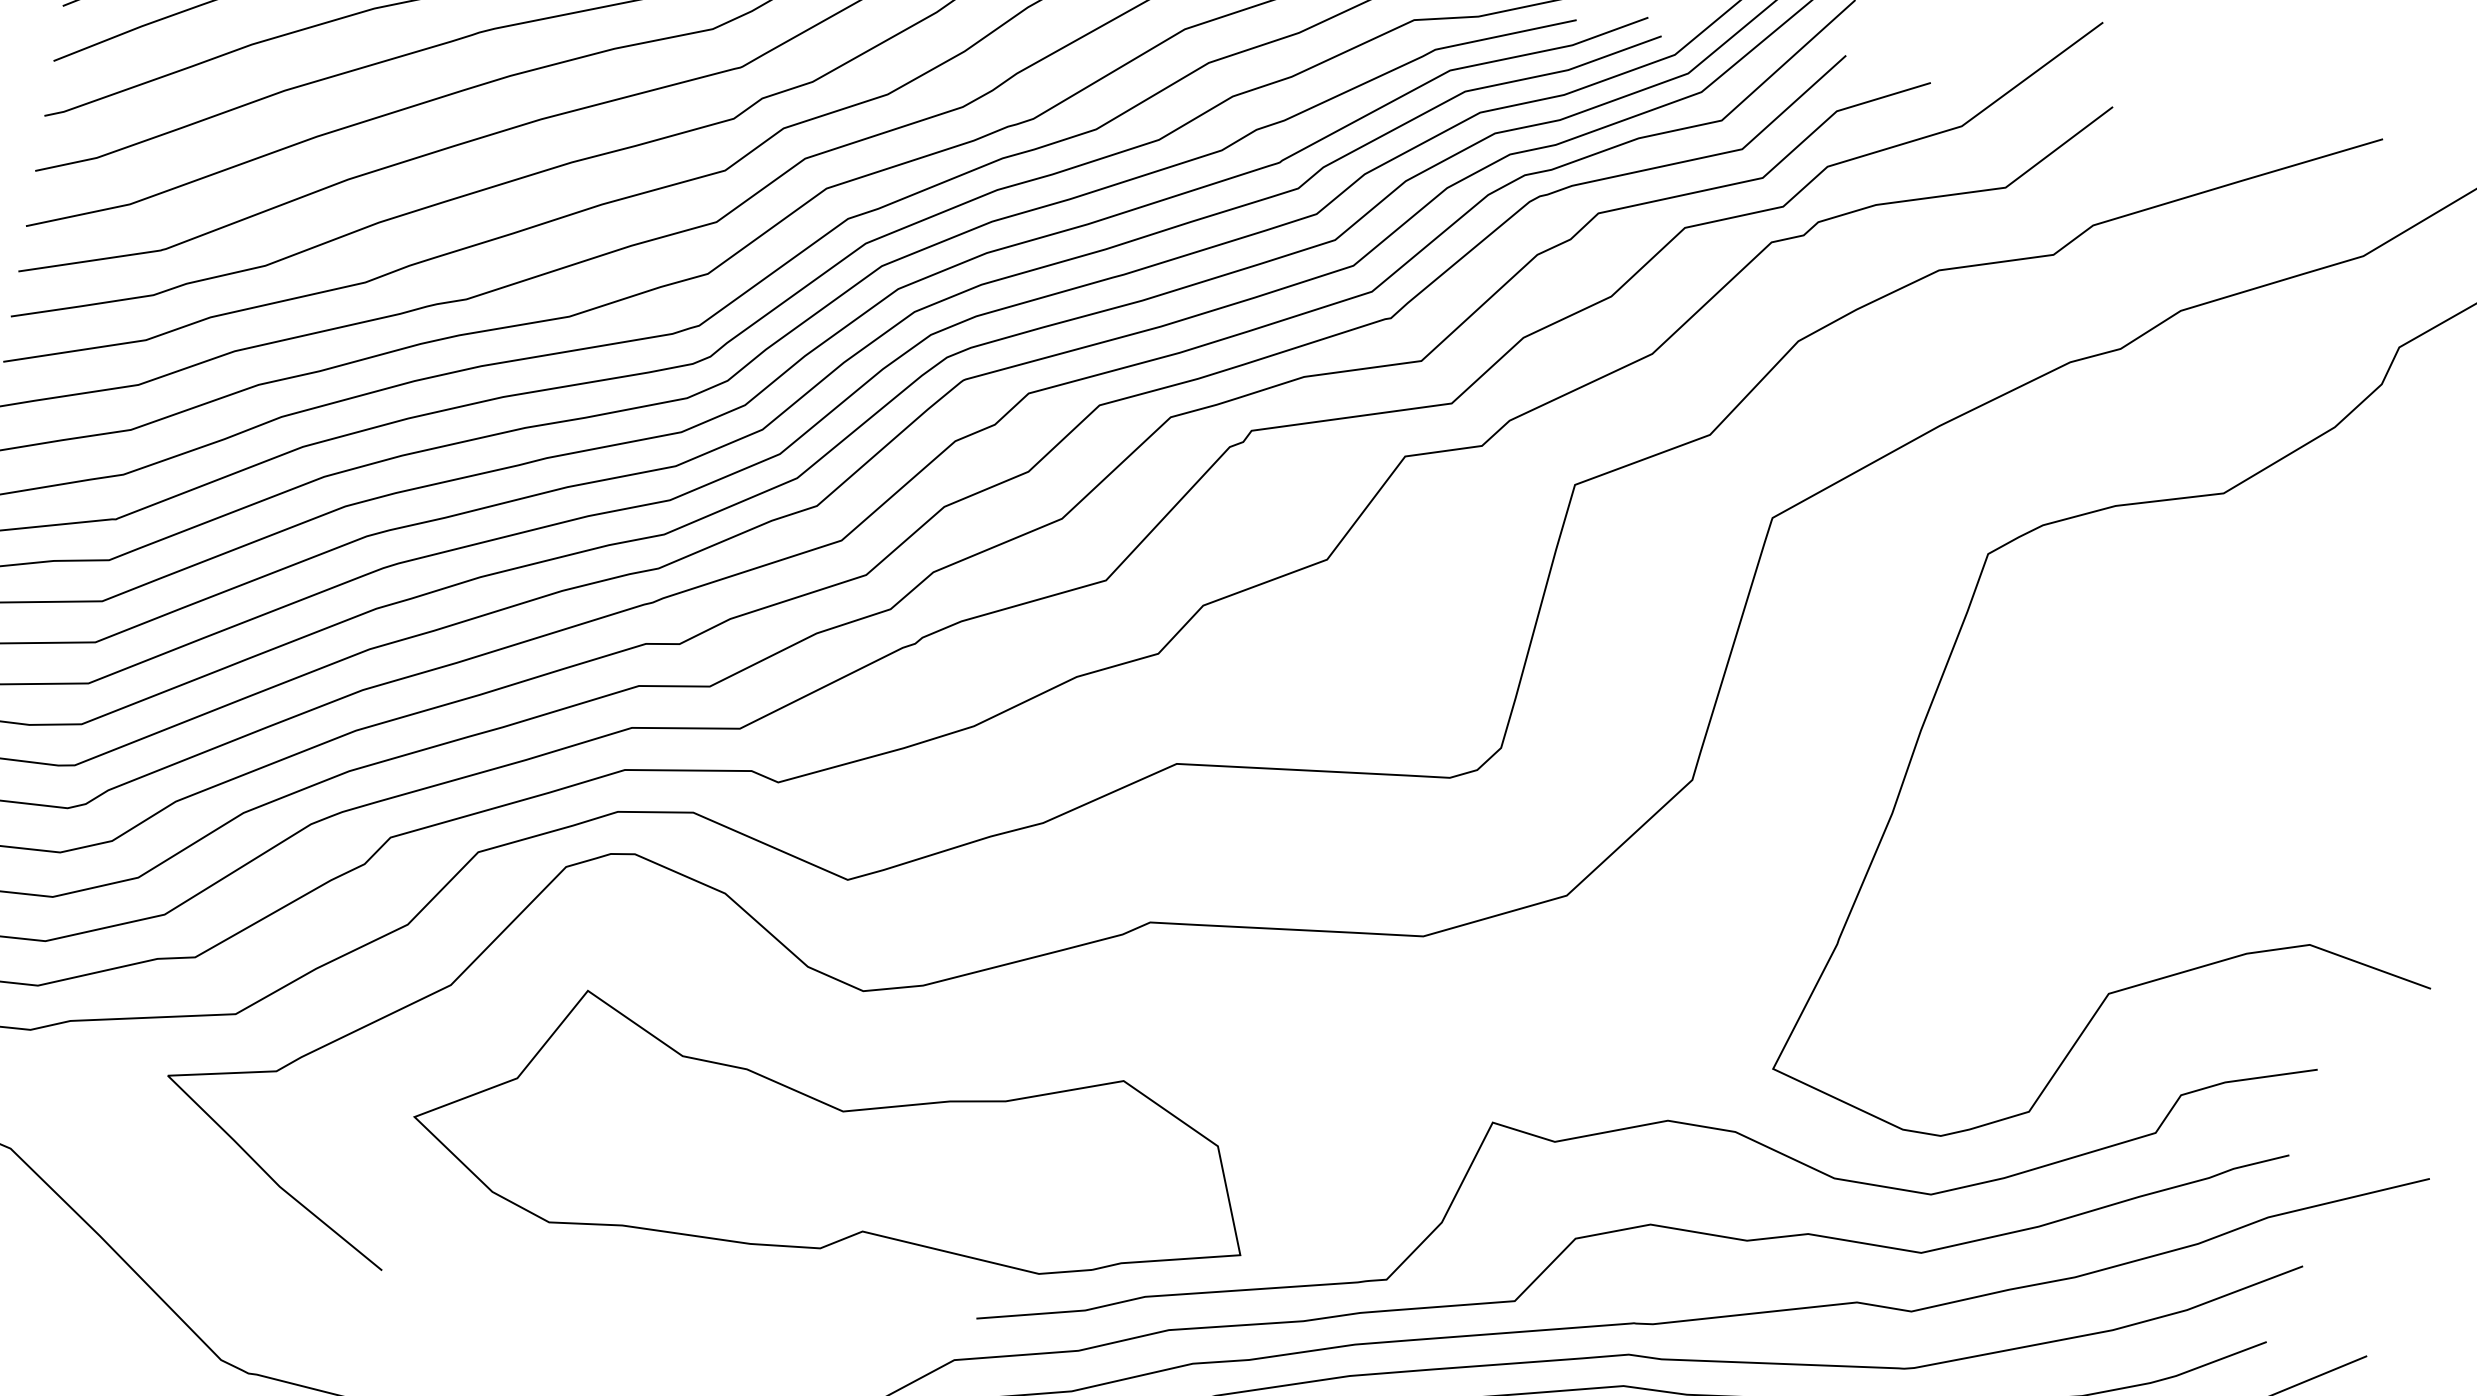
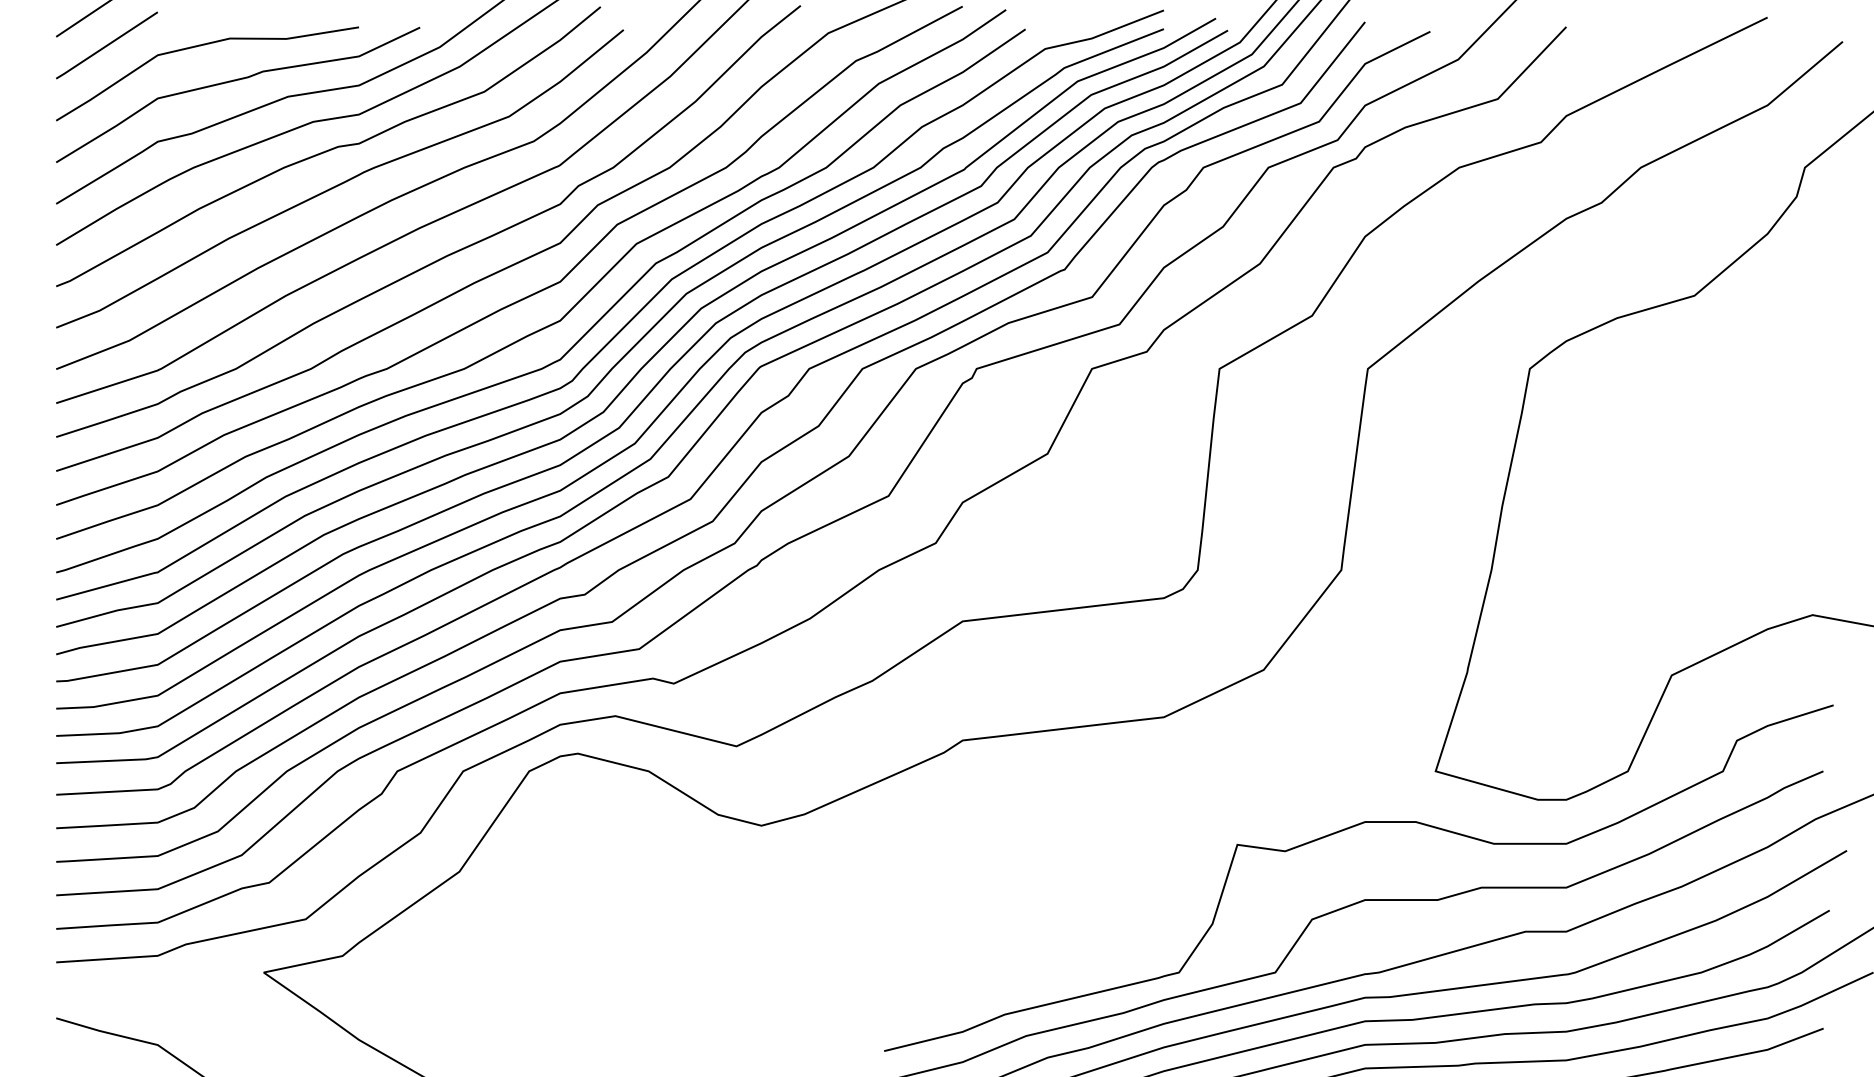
part: (832, 1149) -> (758, 945), removed

